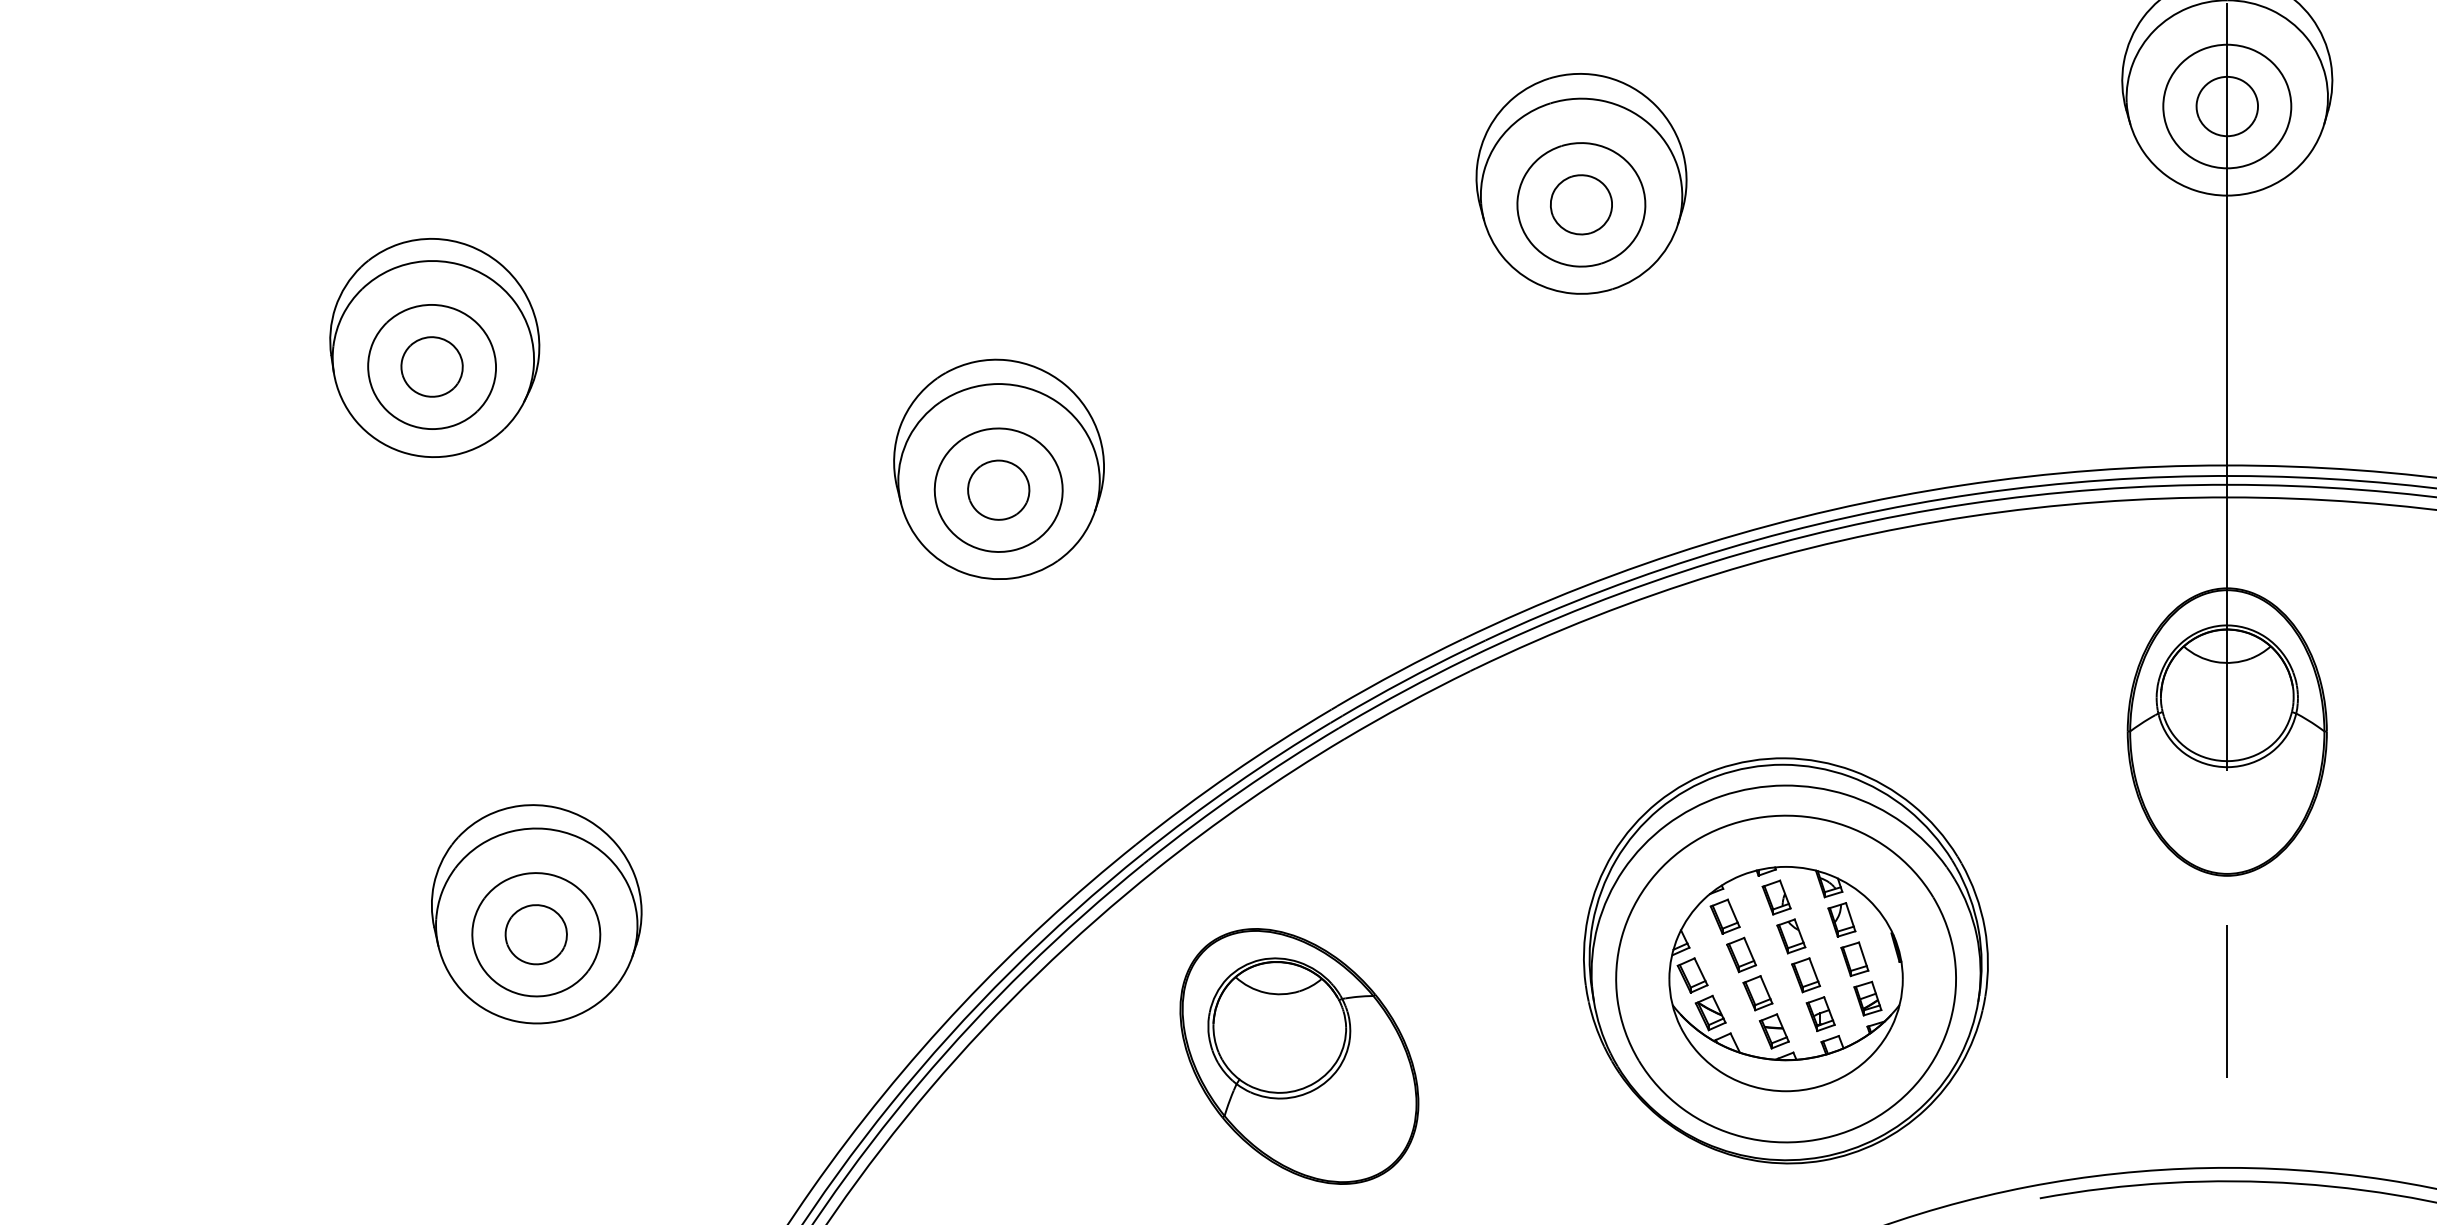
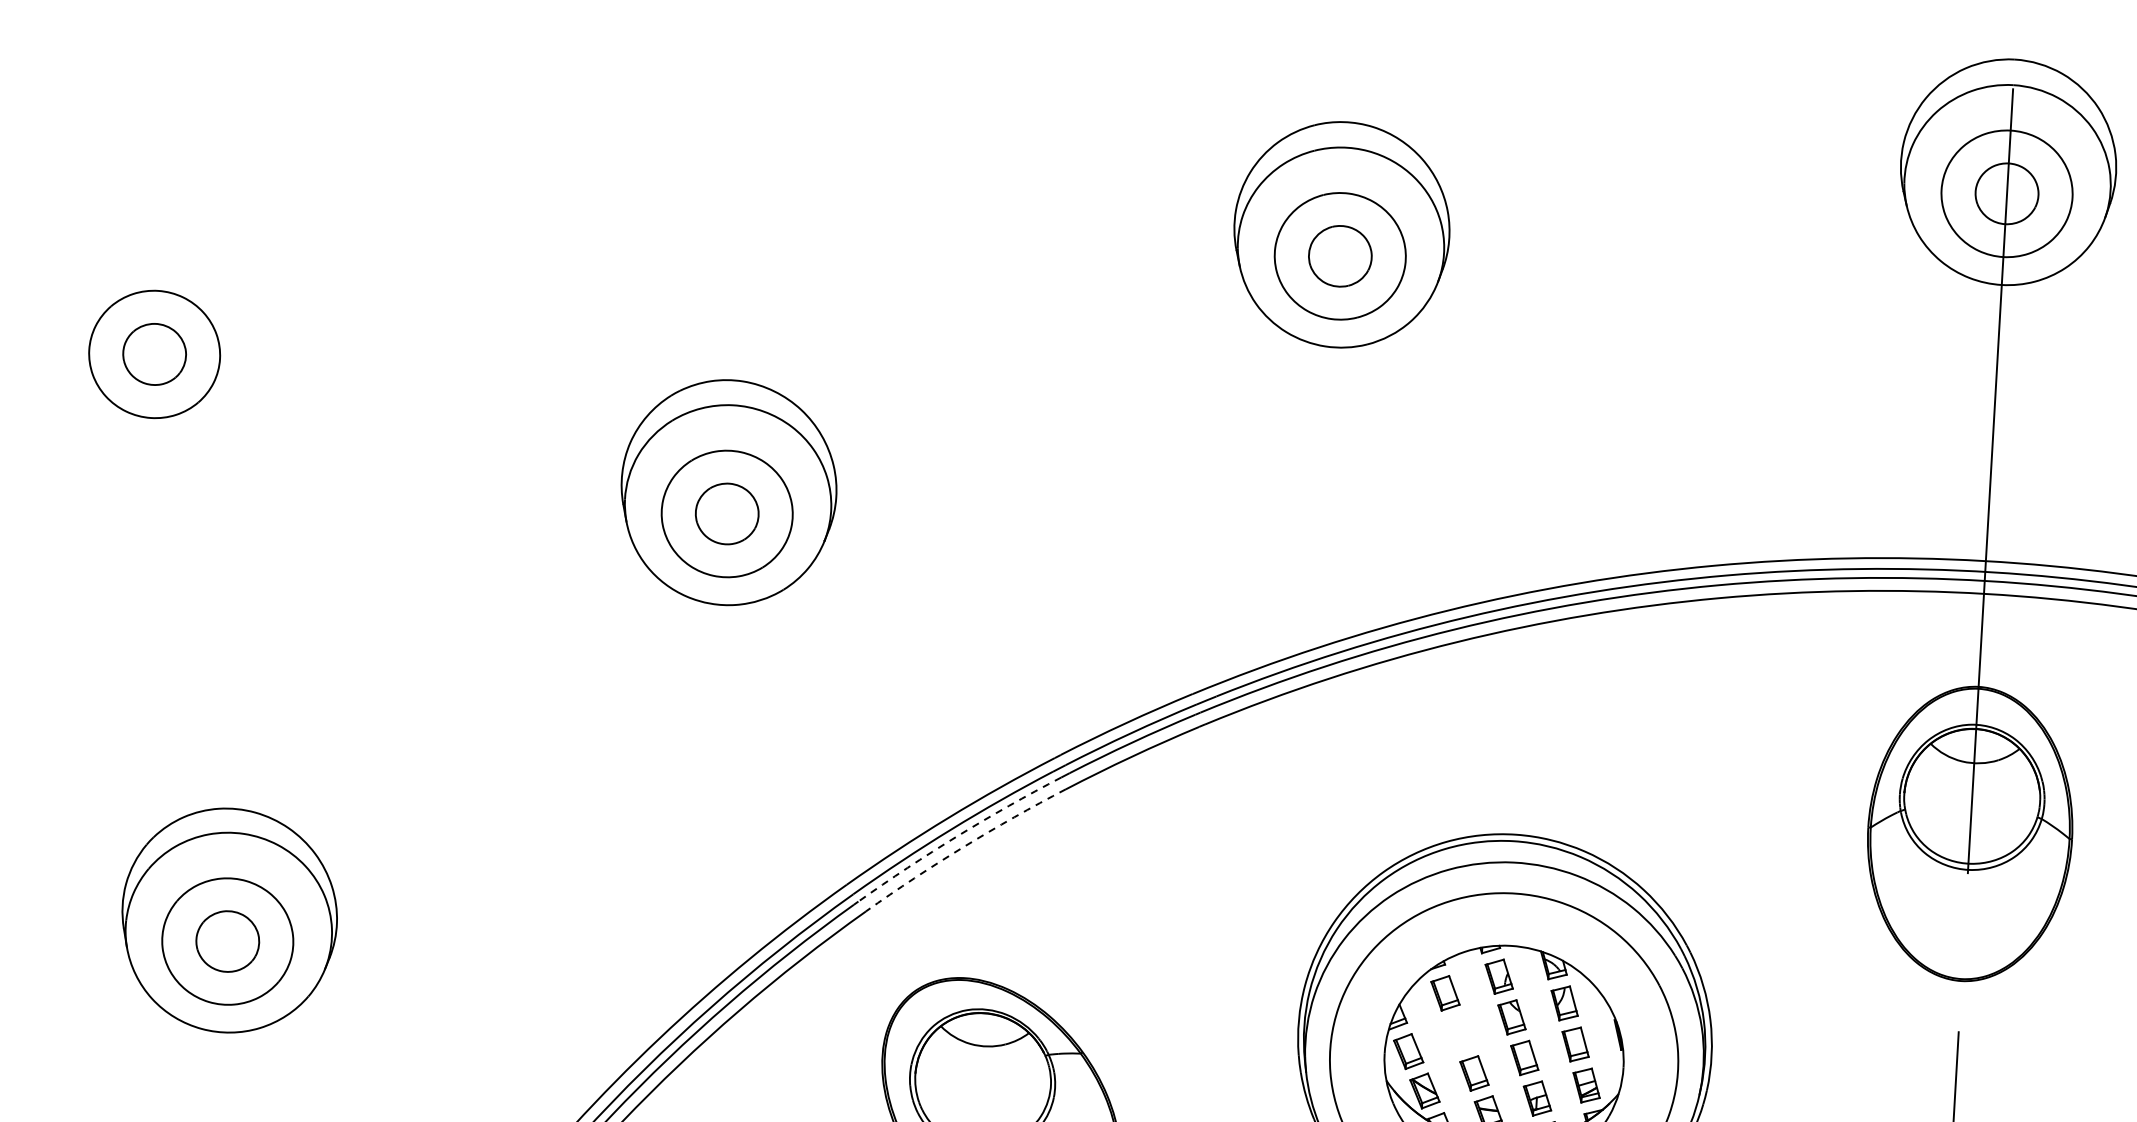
part: (434, 347) -> (158, 334), removed
arc: (1241, 790) -> (957, 835), solid -> dashed
arc: (1247, 801) -> (963, 847), solid -> dashed
part: (1741, 954) -> (1459, 1032), removed

